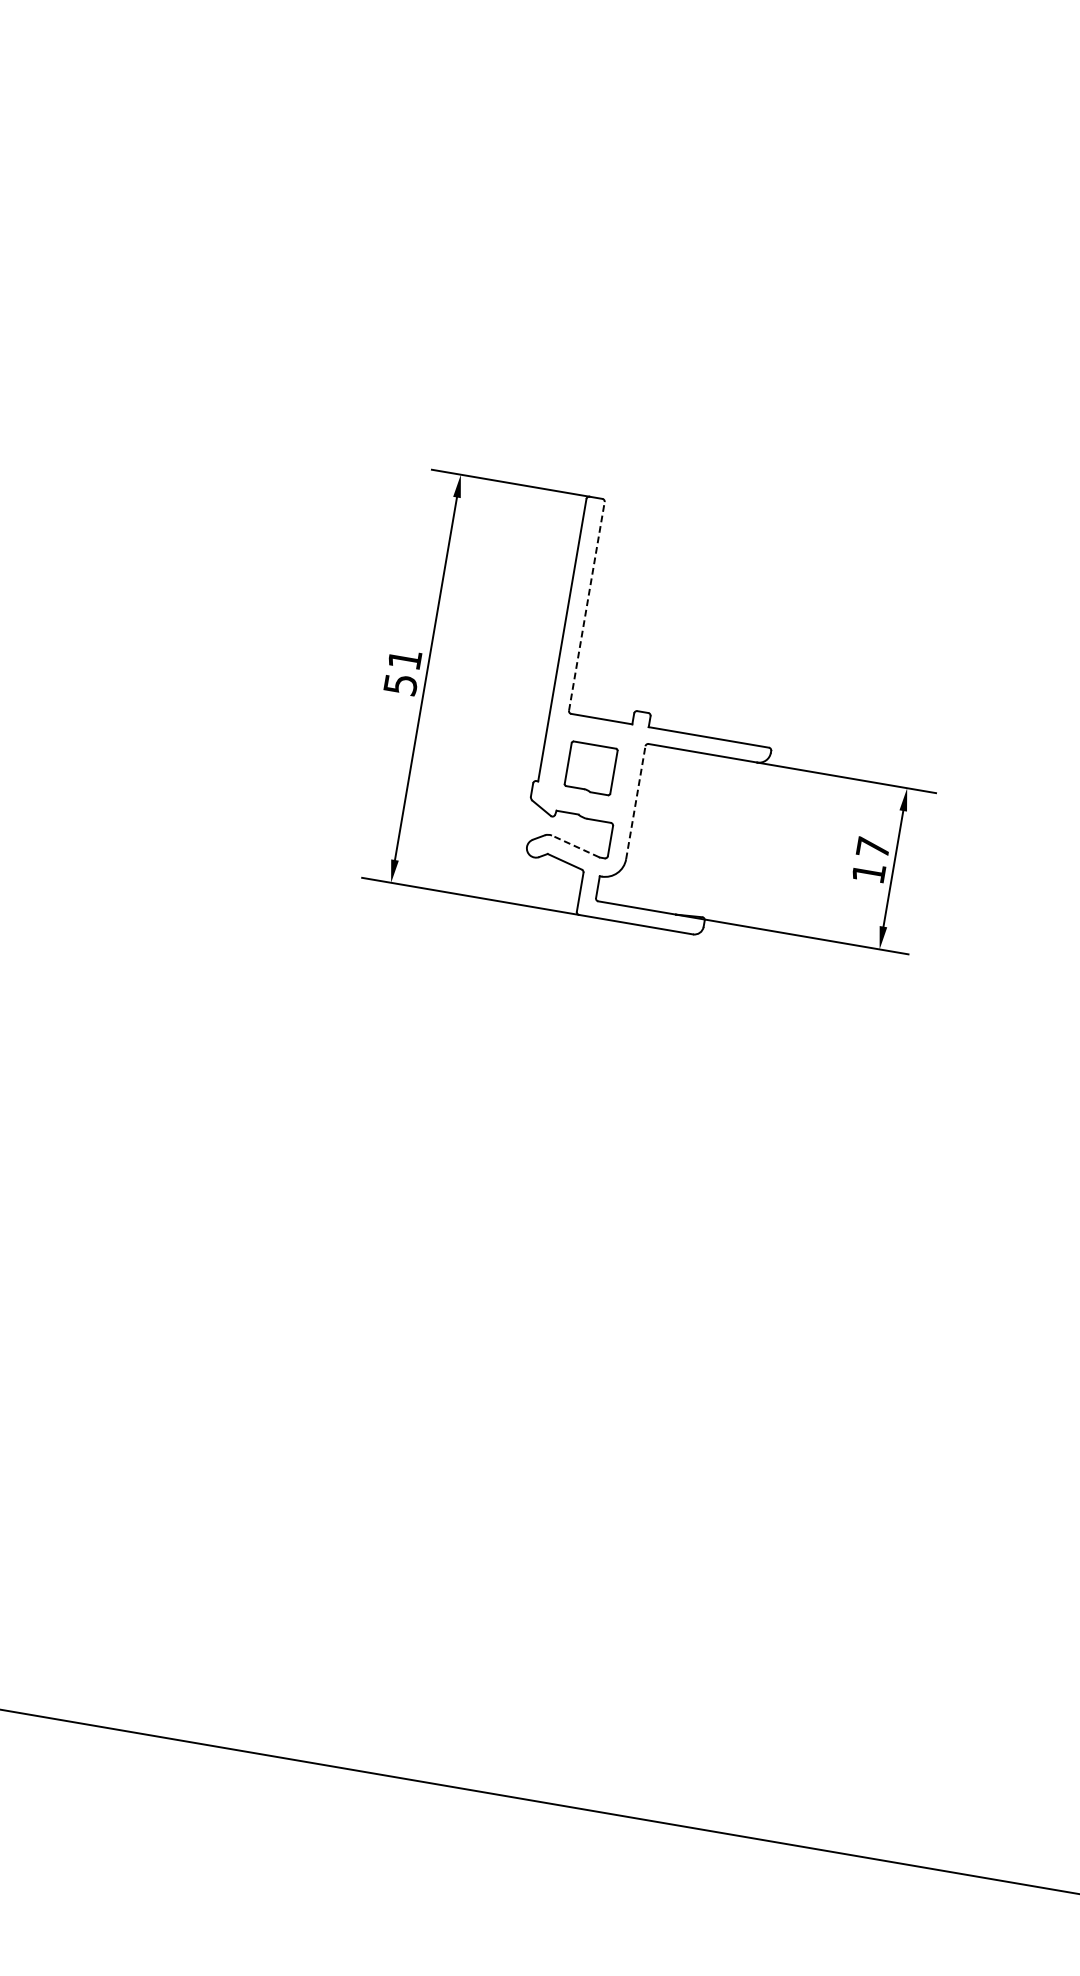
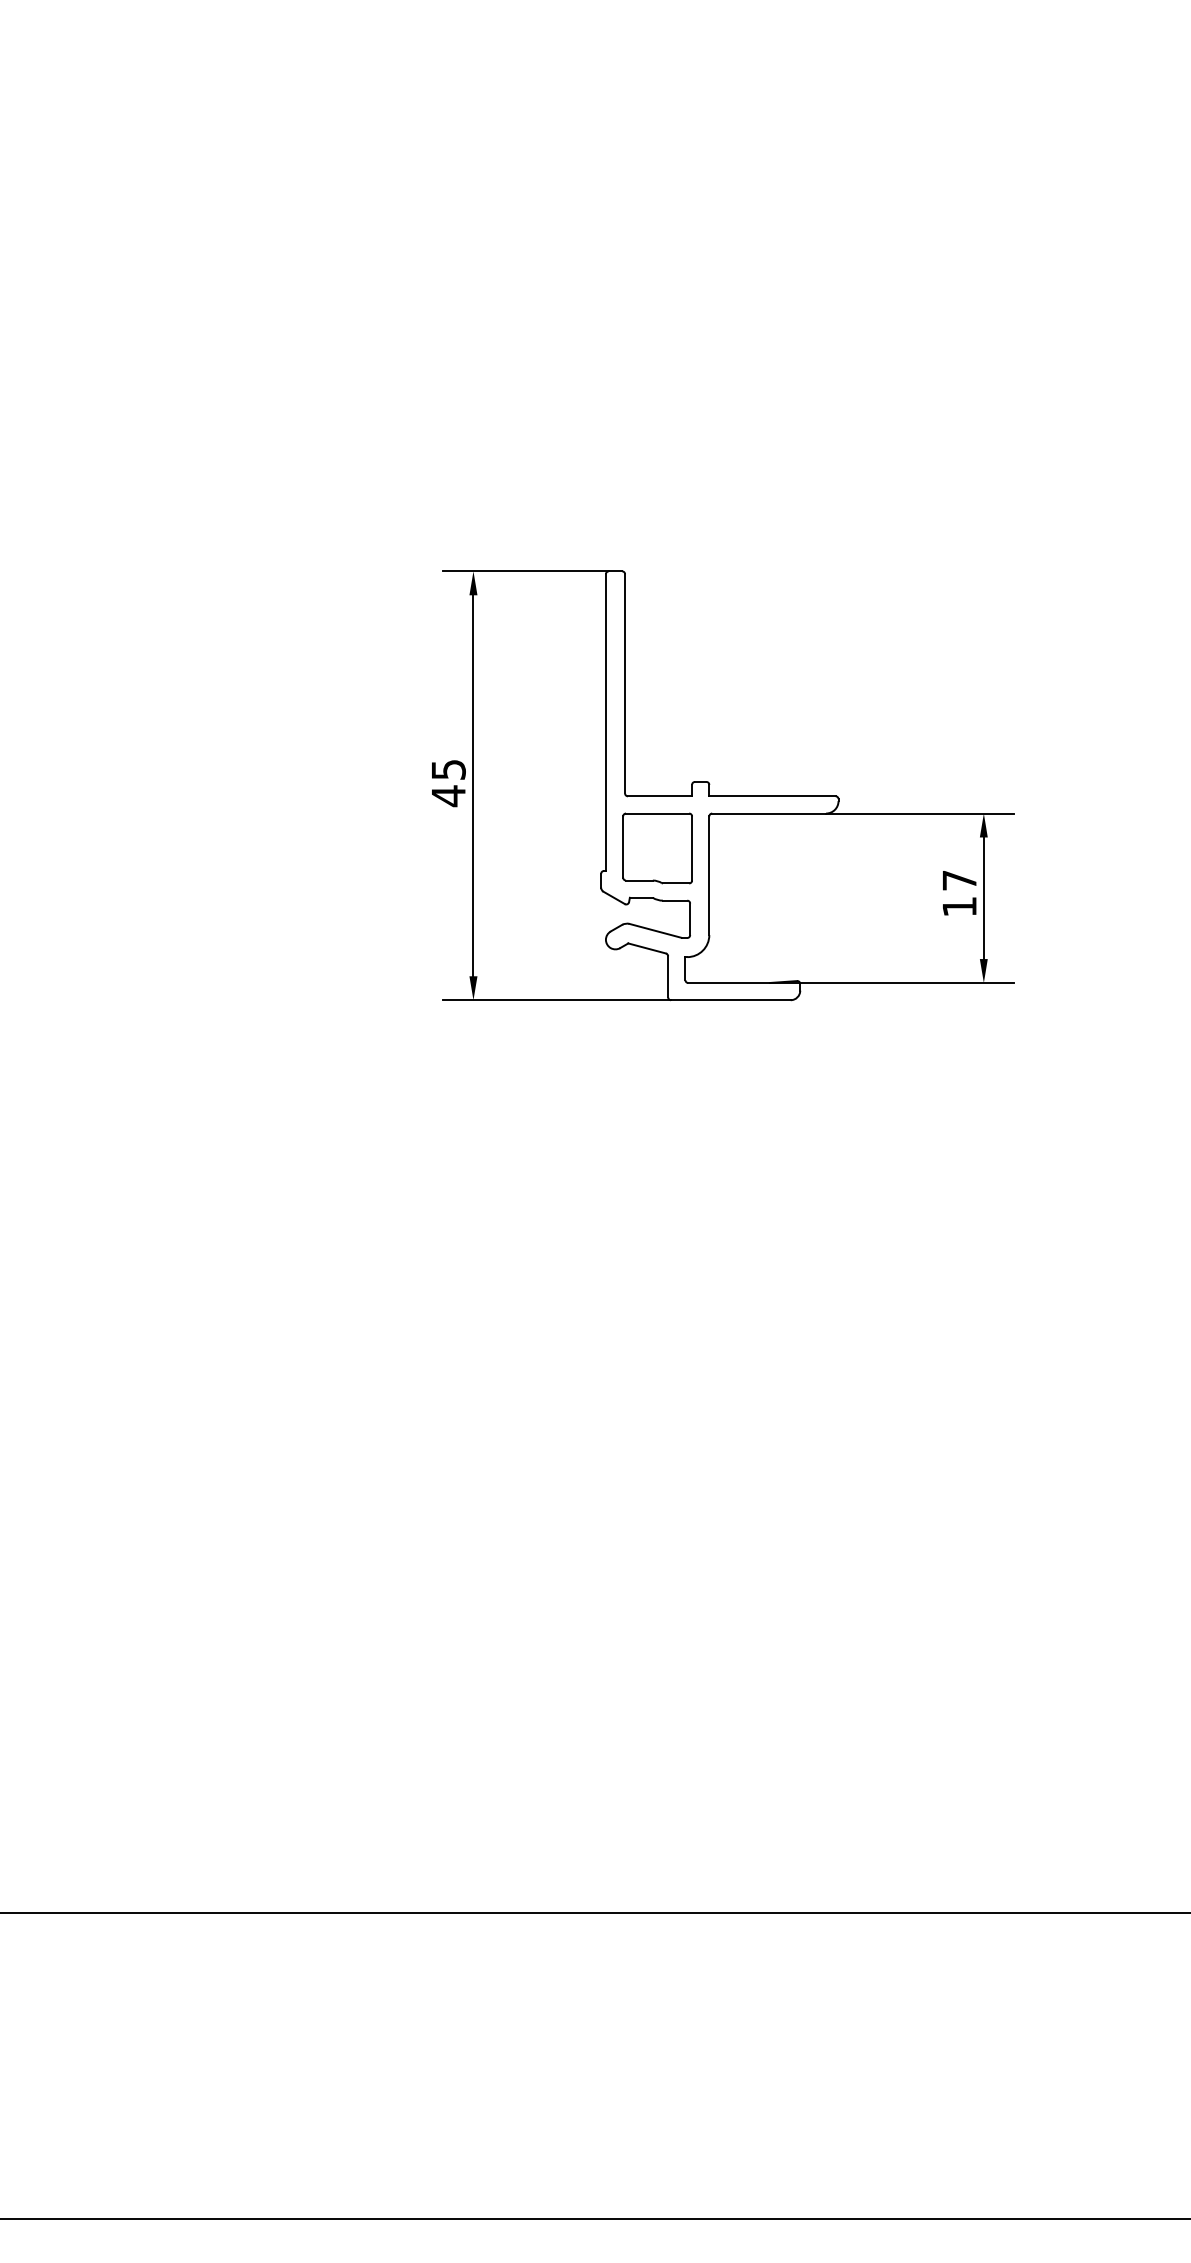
line: (587, 606) -> (625, 683), dashed -> solid
text: (402, 672) -> (448, 783), 51 -> 45
part: (590, 768) -> (657, 848), size x1.43
line: (636, 802) -> (709, 875), dashed -> solid
line: (575, 846) -> (655, 930), dashed -> solid

